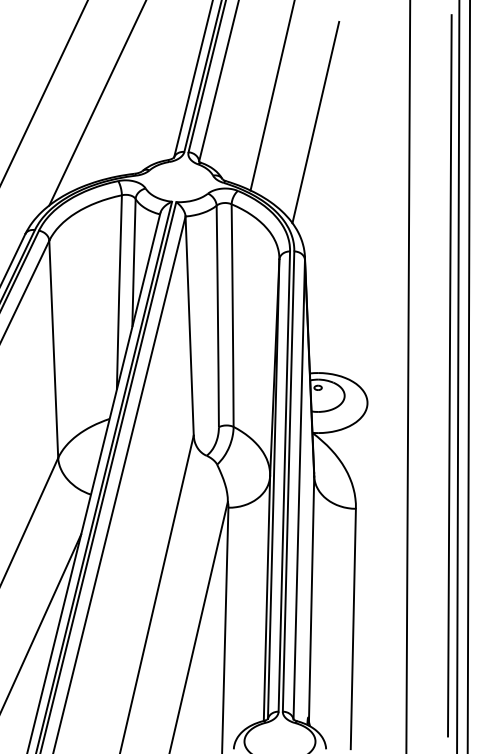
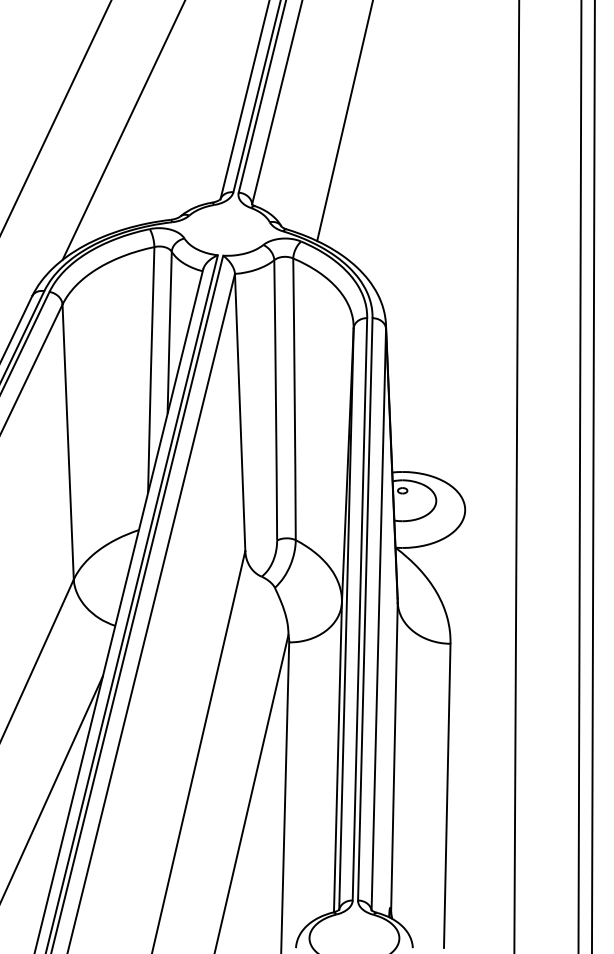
line: (315, 122) -> (399, 154), removed
line: (449, 375) -> (569, 475), removed

